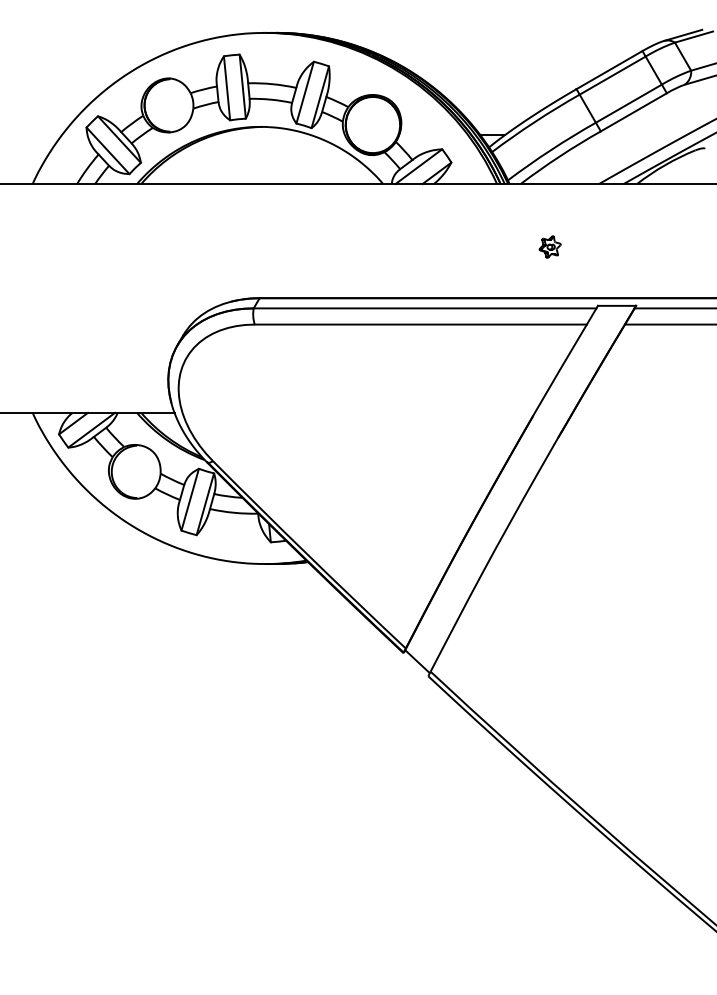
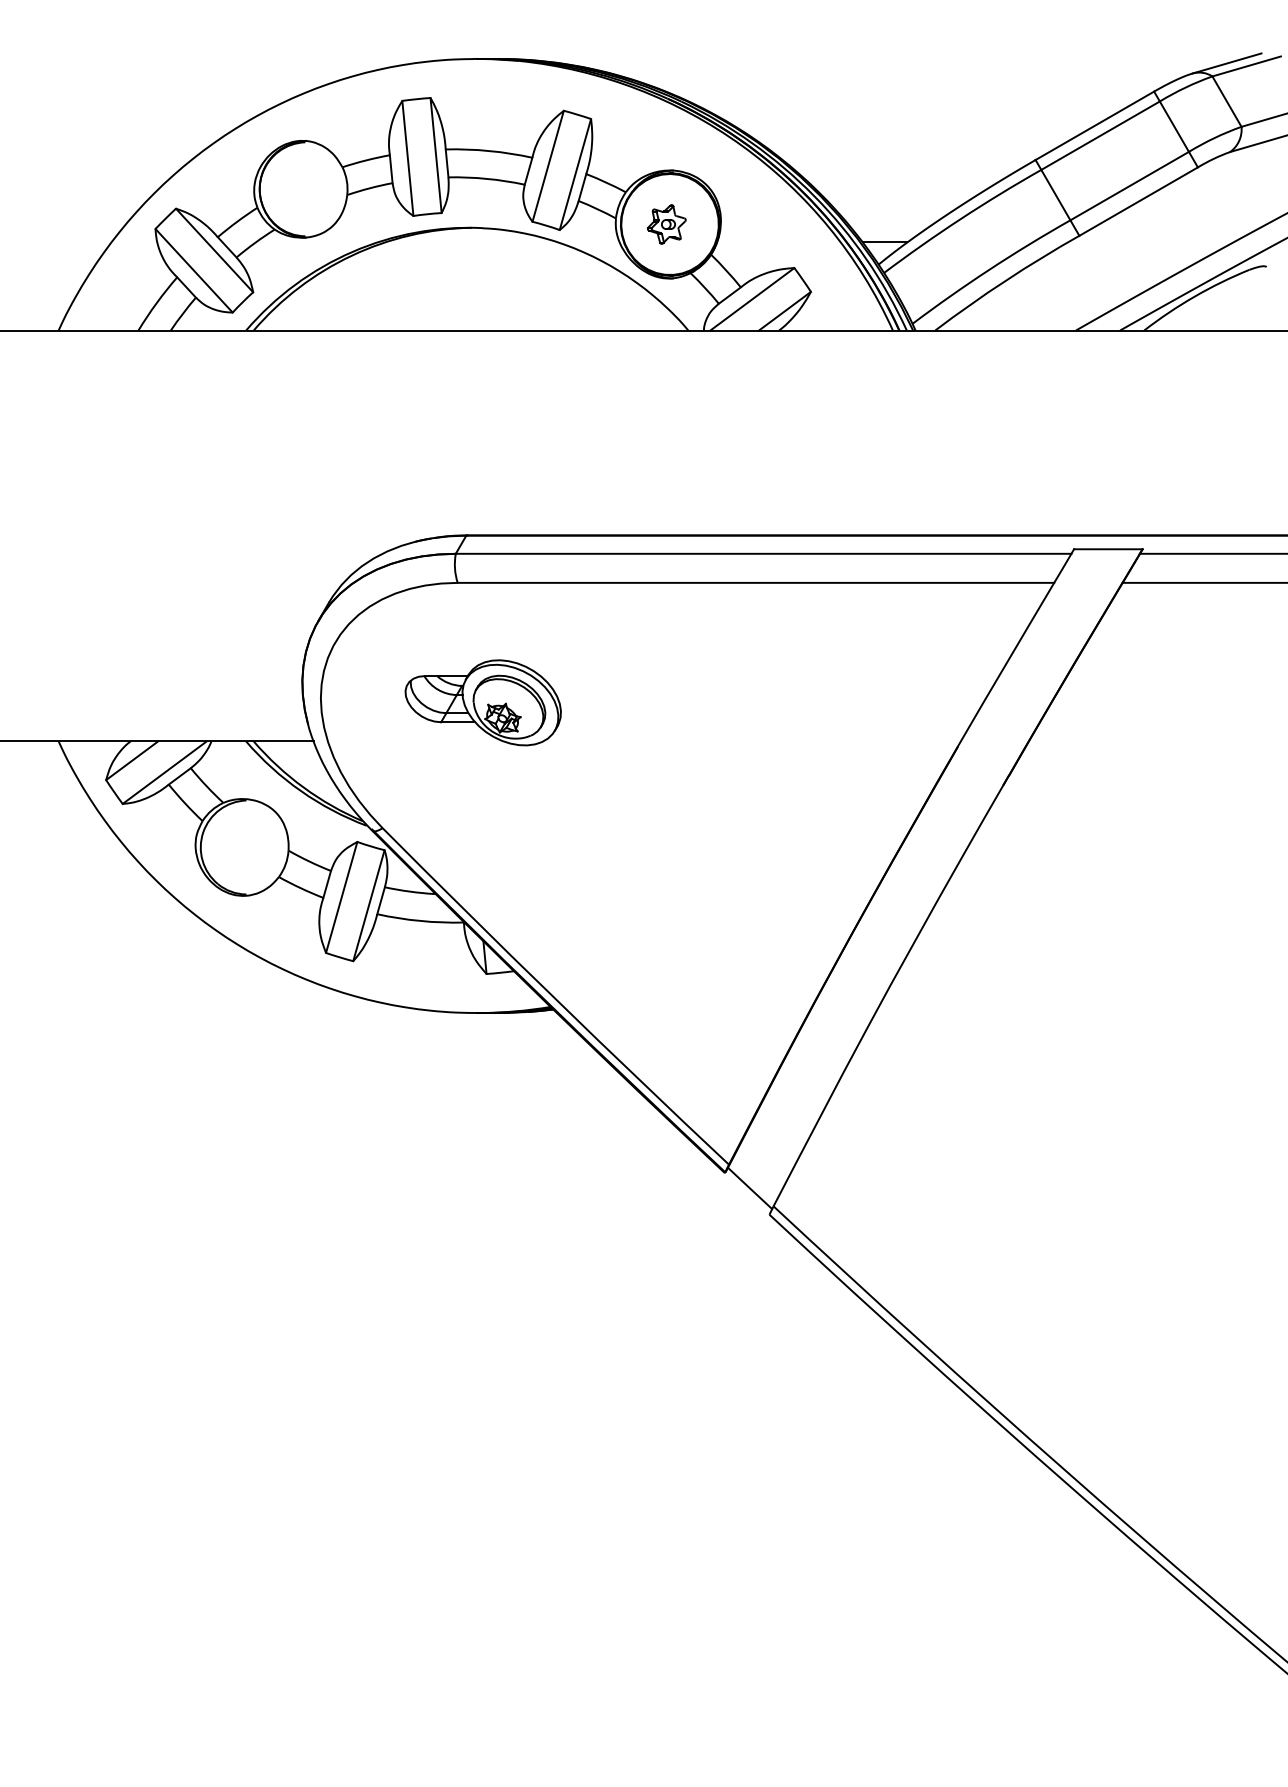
part: (549, 246) -> (665, 223), moved
part: (268, 390) -> (482, 701), added

